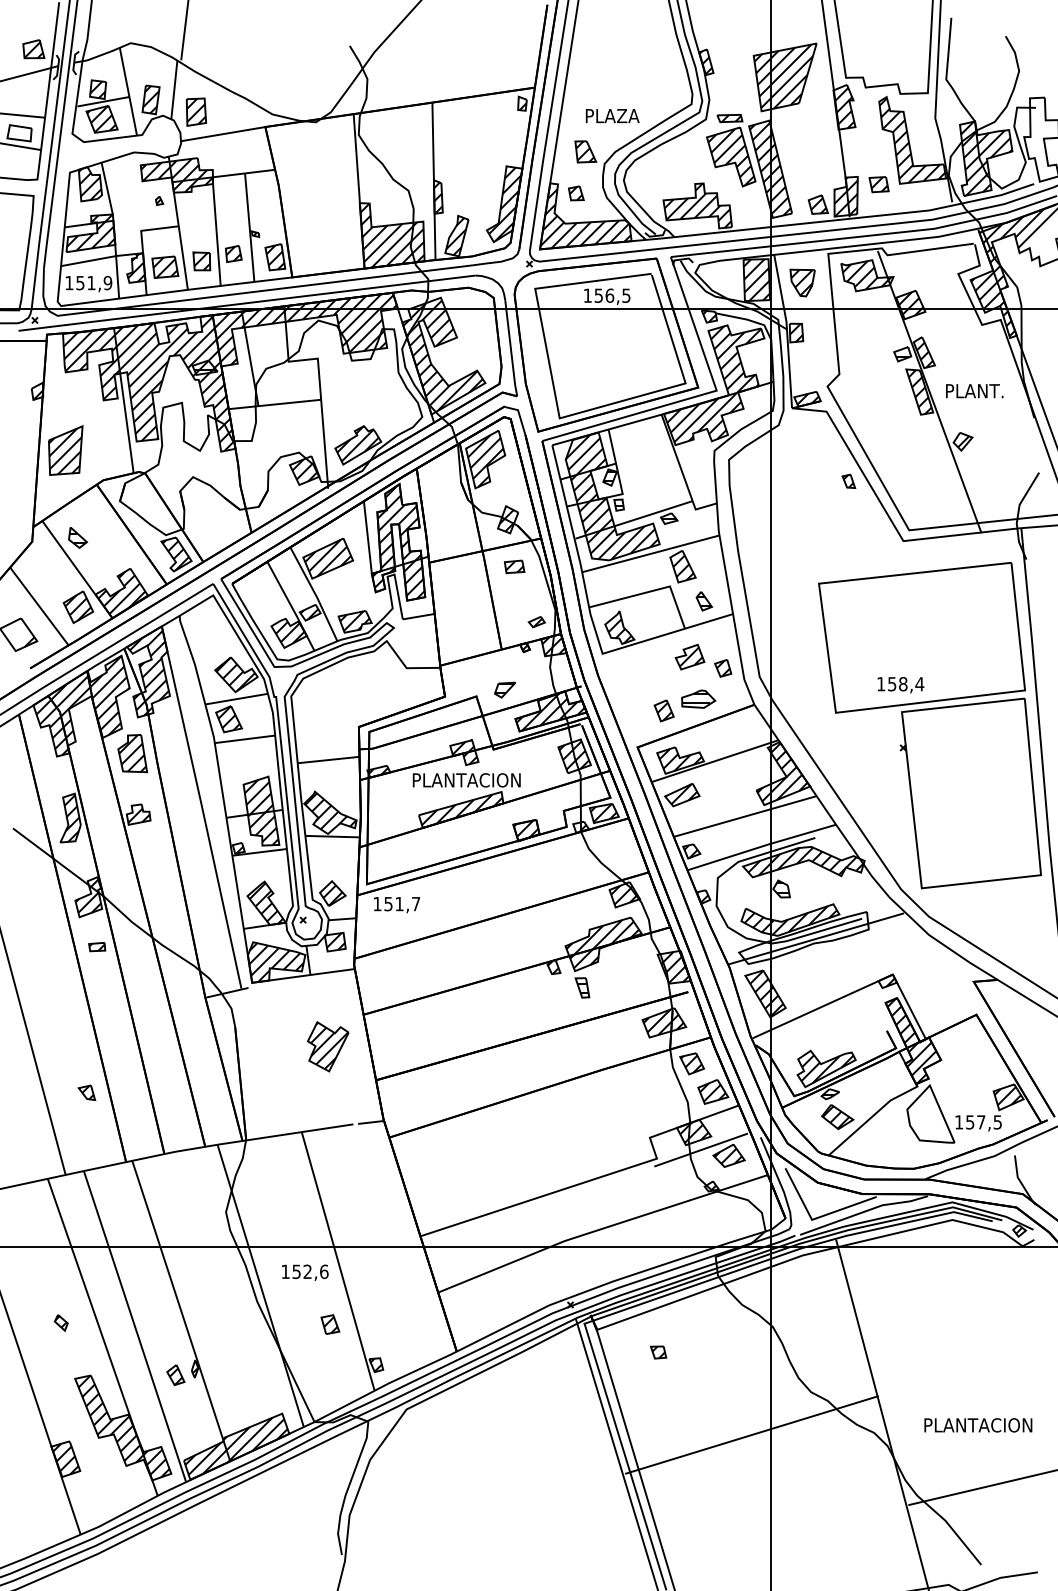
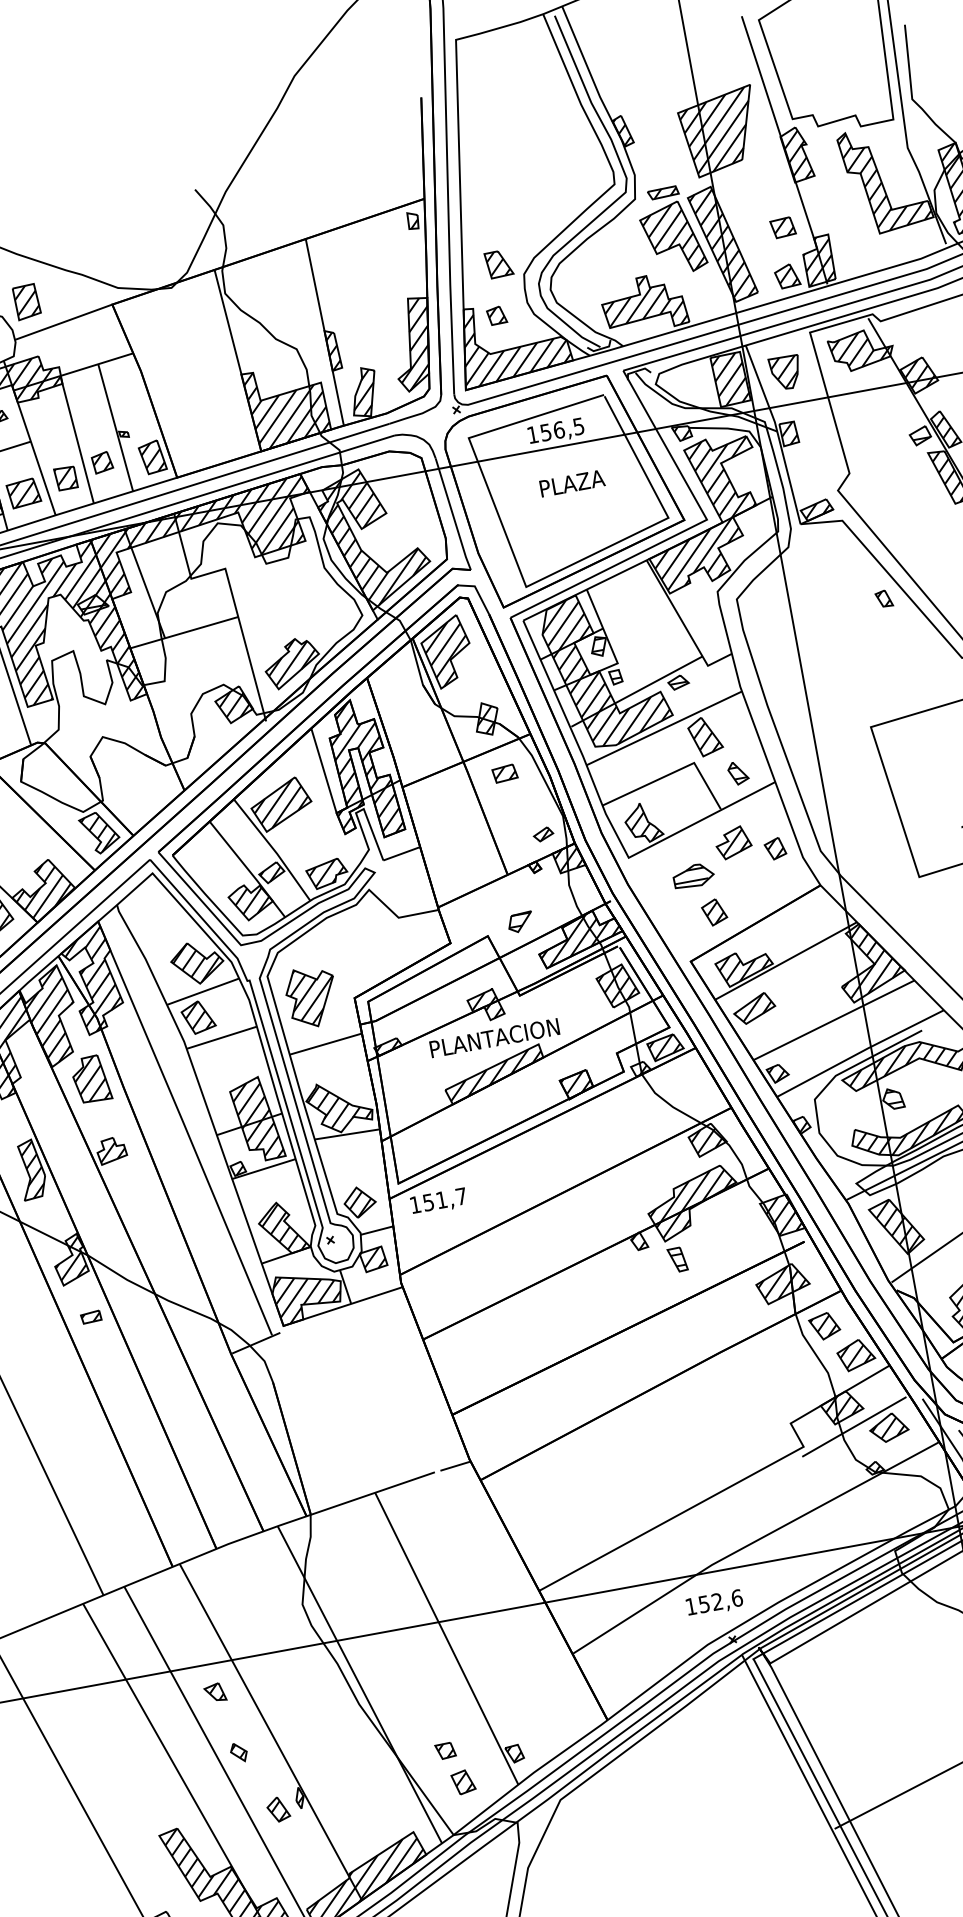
text: (612, 115) -> (572, 482), moved
part: (878, 184) -> (782, 227), moved
part: (698, 698) -> (693, 875), moved
part: (327, 1046) -> (310, 996), moved
part: (86, 1092) -> (214, 1692), moved
text: (305, 1272) -> (714, 1603), moved
part: (61, 1323) -> (239, 1753), moved
part: (330, 1324) -> (463, 1782), moved
part: (658, 1352) -> (445, 1750), moved

